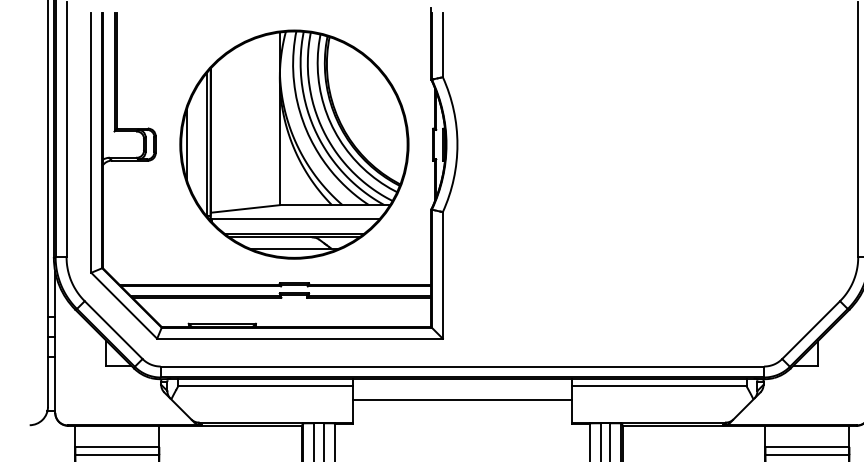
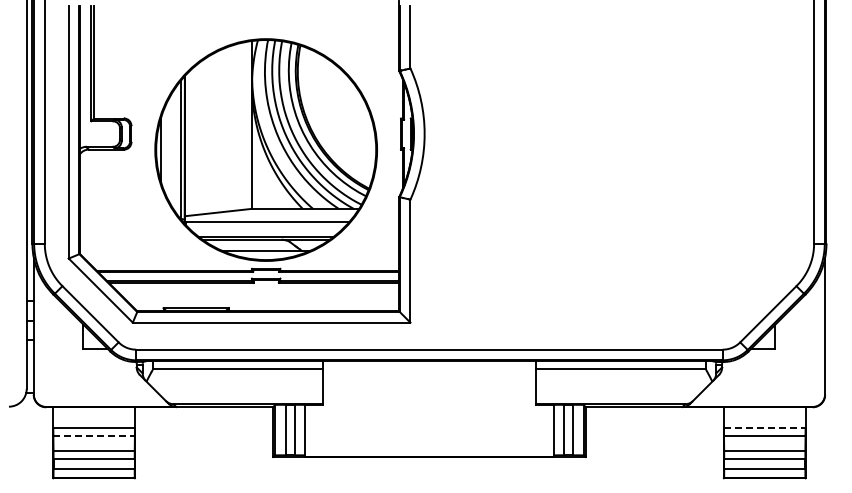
part: (293, 144) -> (265, 149), moved
line: (461, 400) -> (428, 382), removed
line: (807, 446) -> (764, 427), solid -> dashed
line: (117, 454) -> (94, 435), solid -> dashed

